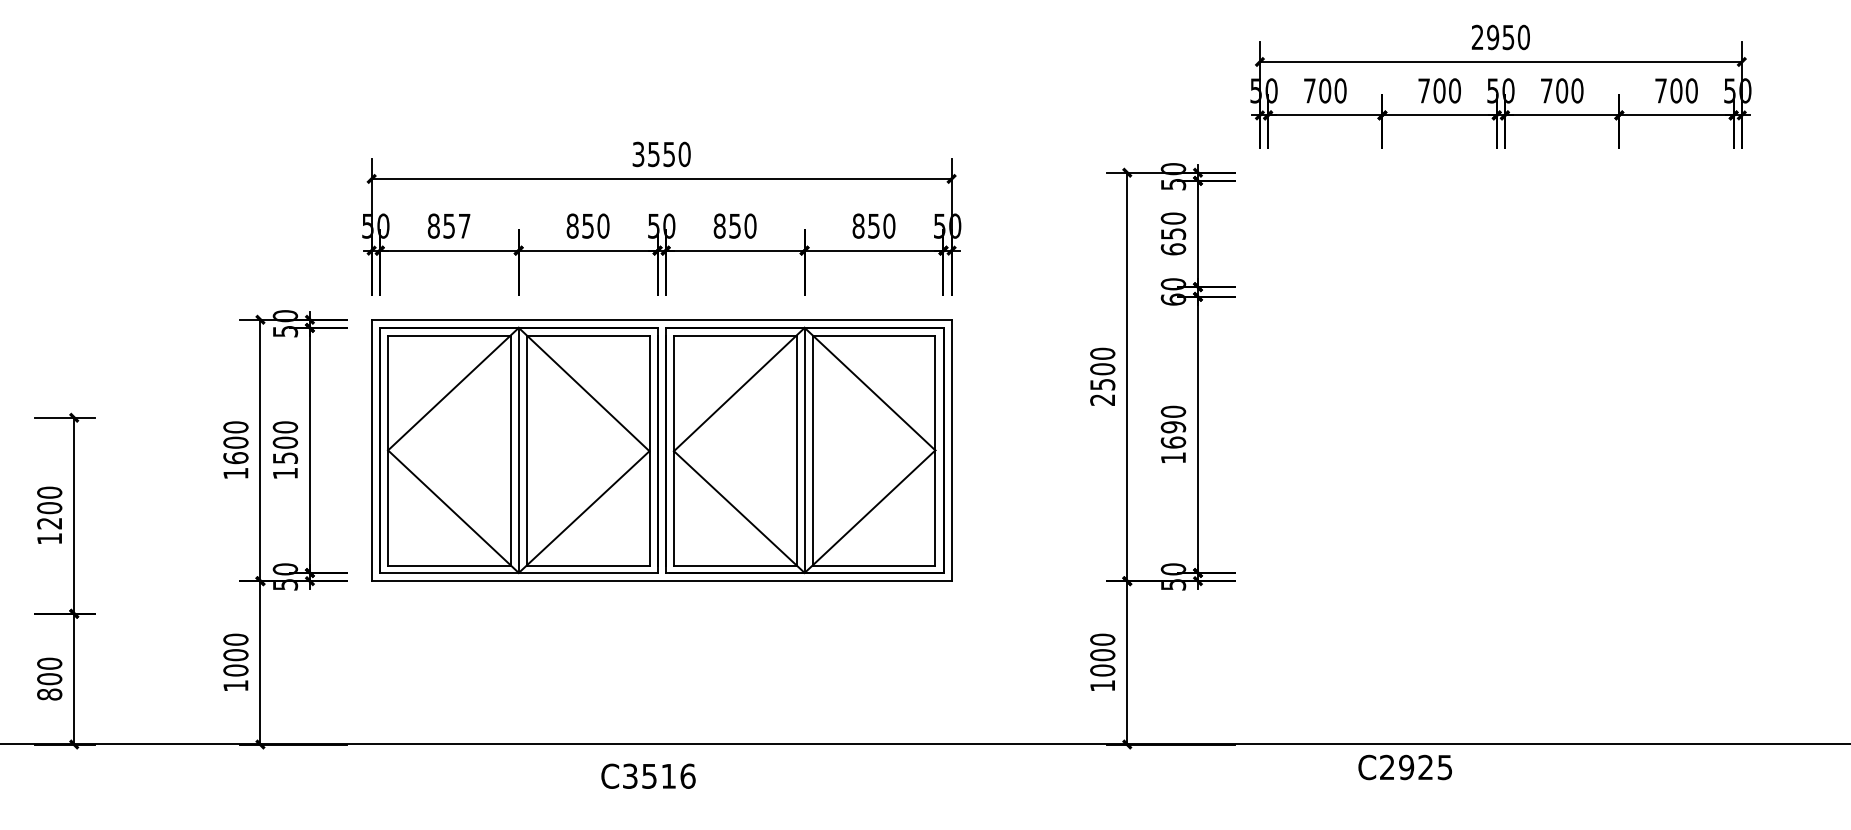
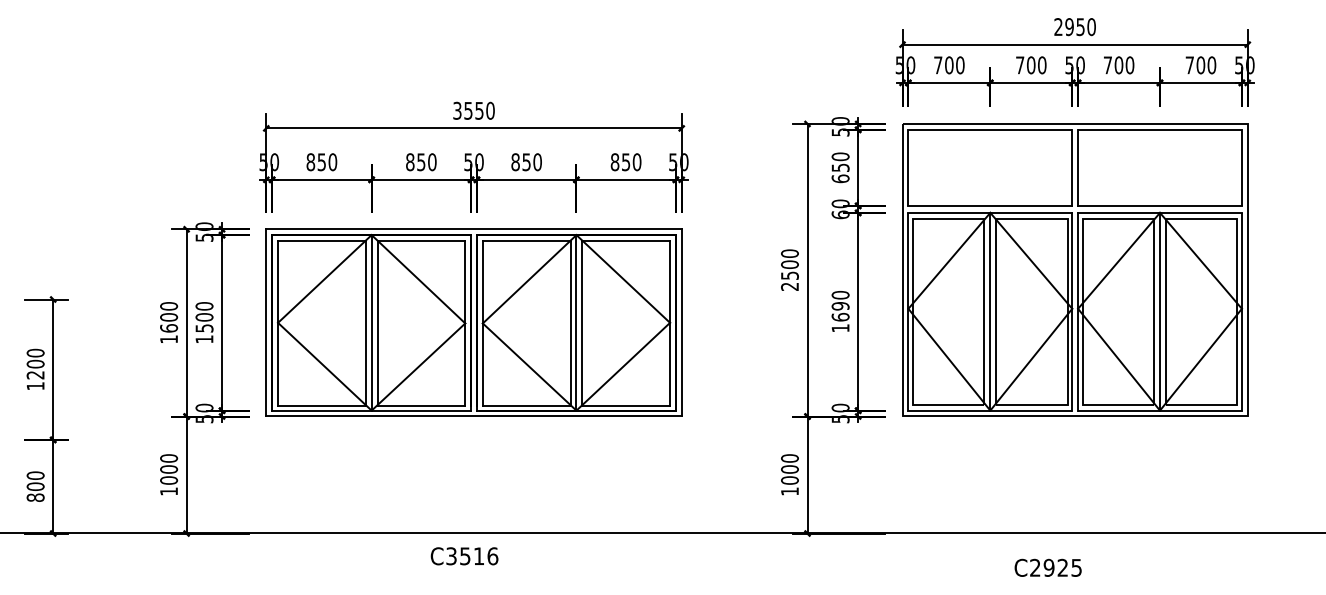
text: (464, 225) -> (332, 161), 857 -> 850
part: (1500, 376) -> (1074, 269), added
text: (1404, 767) -> (1047, 567), moved

